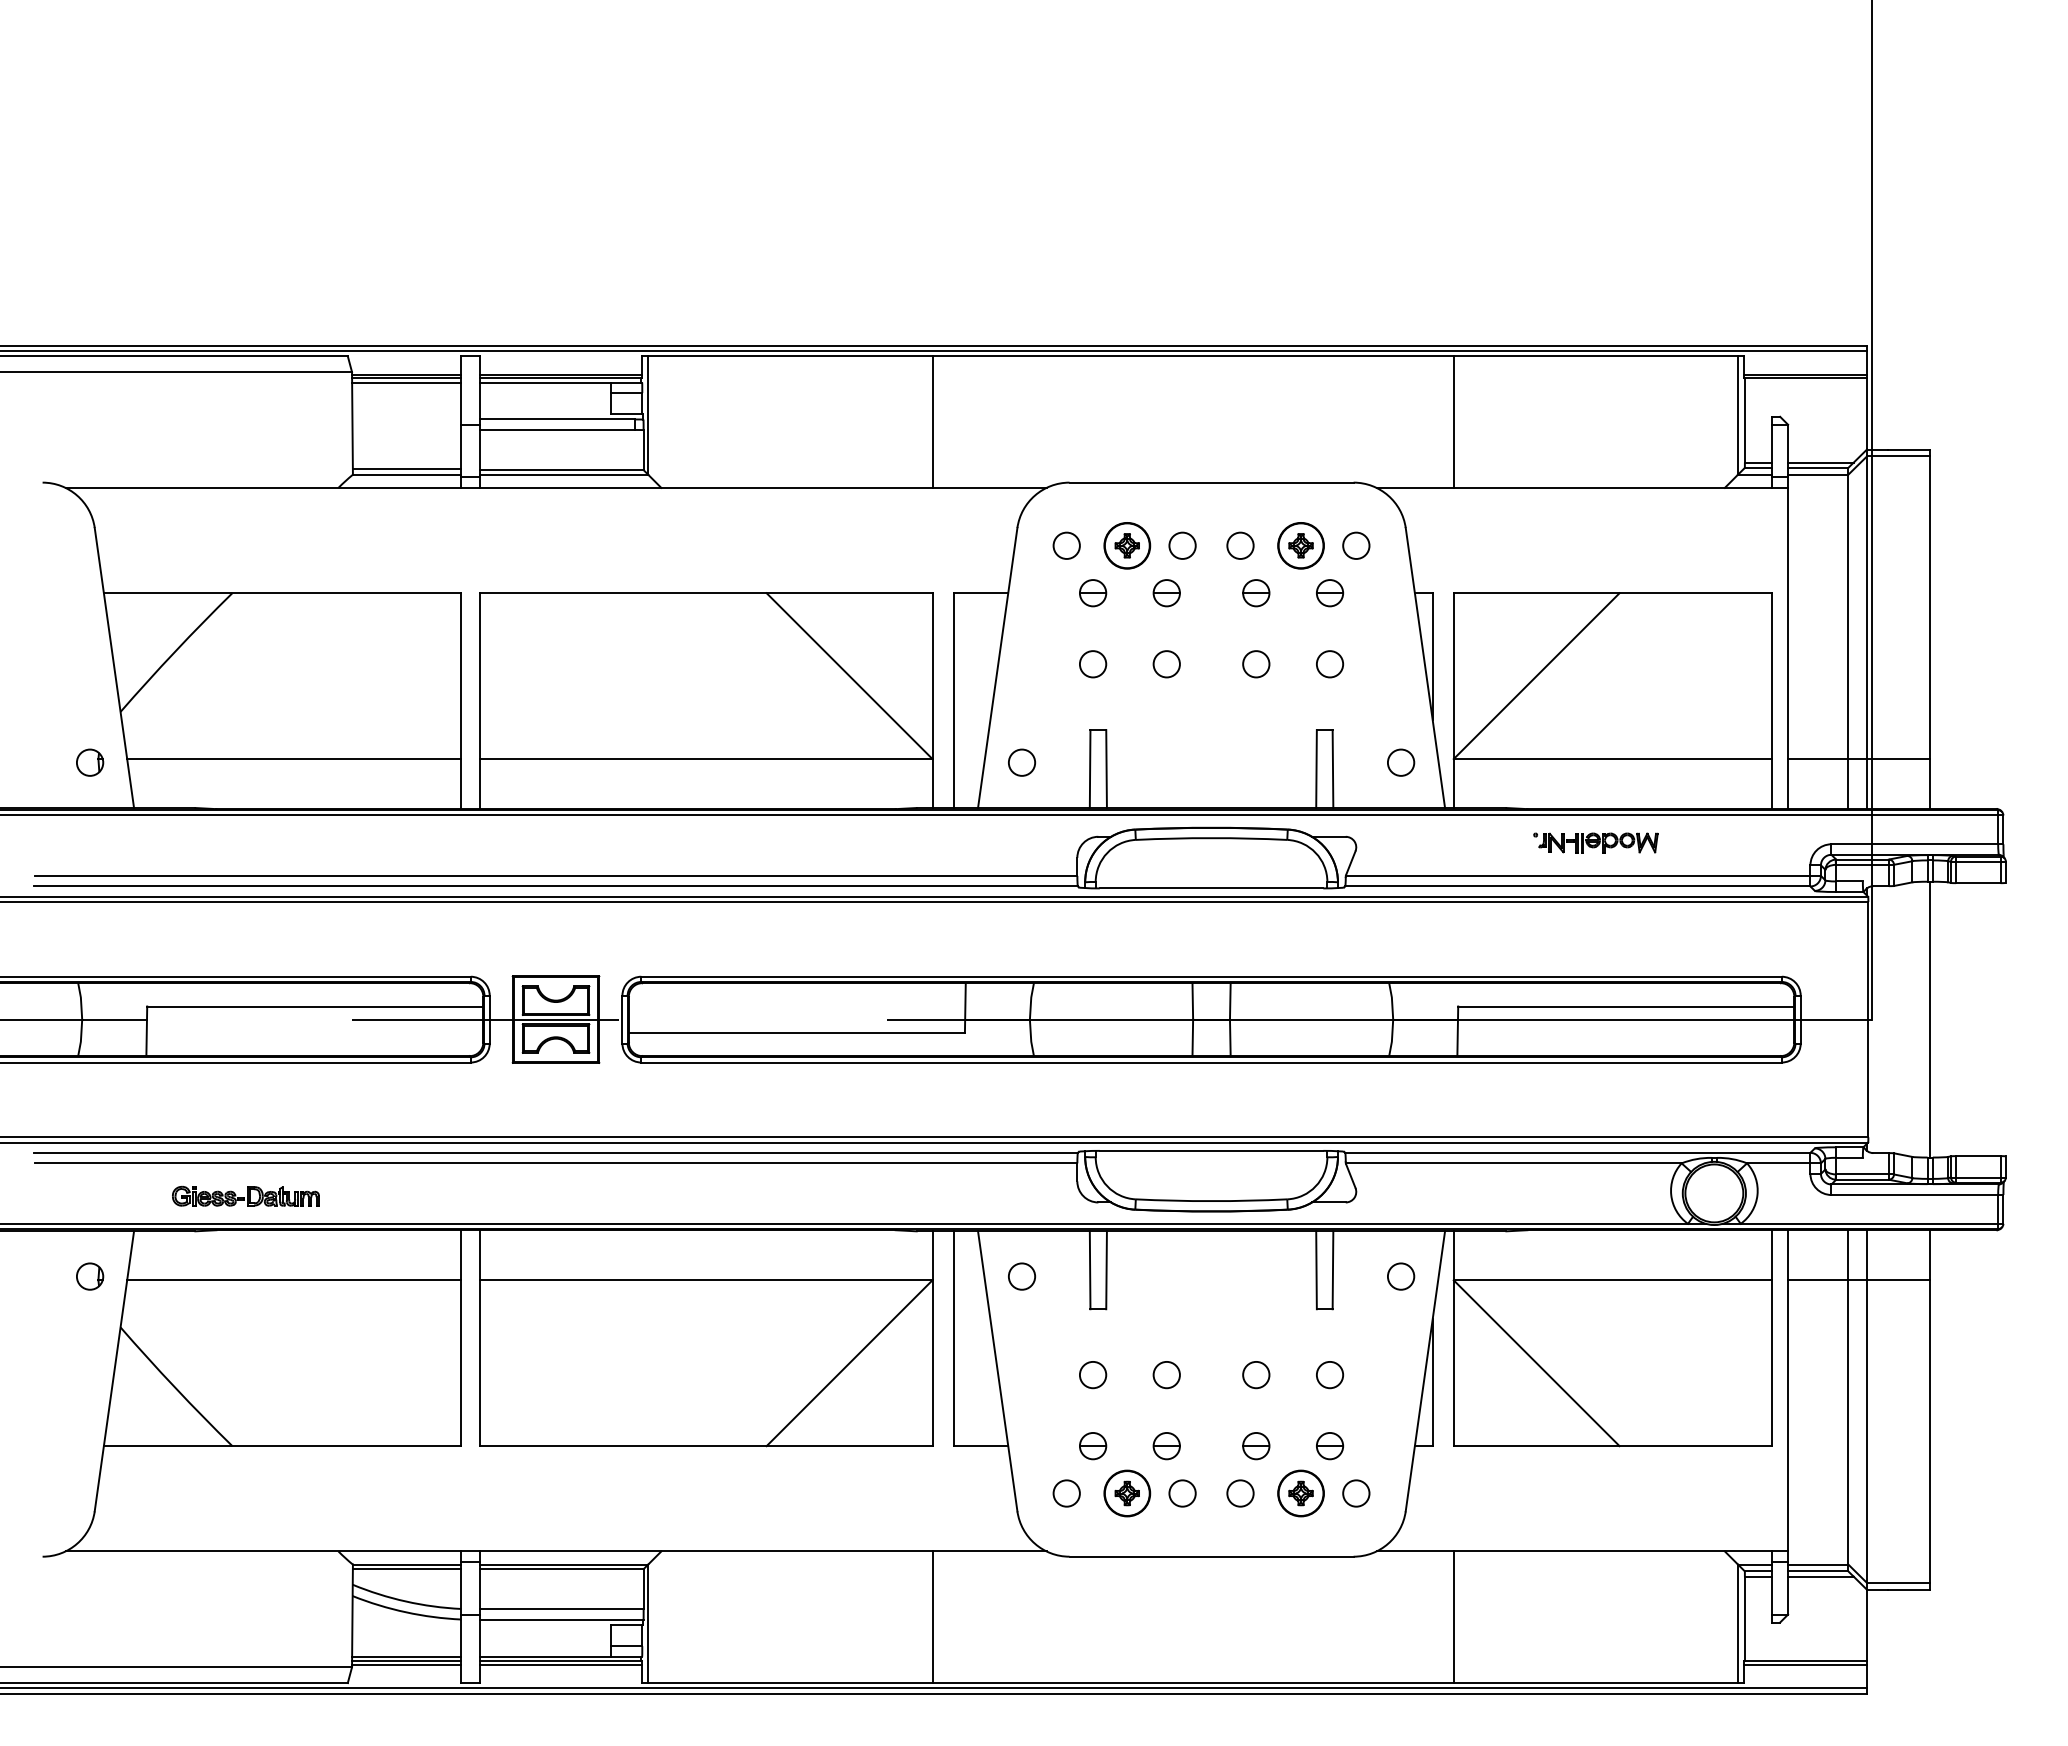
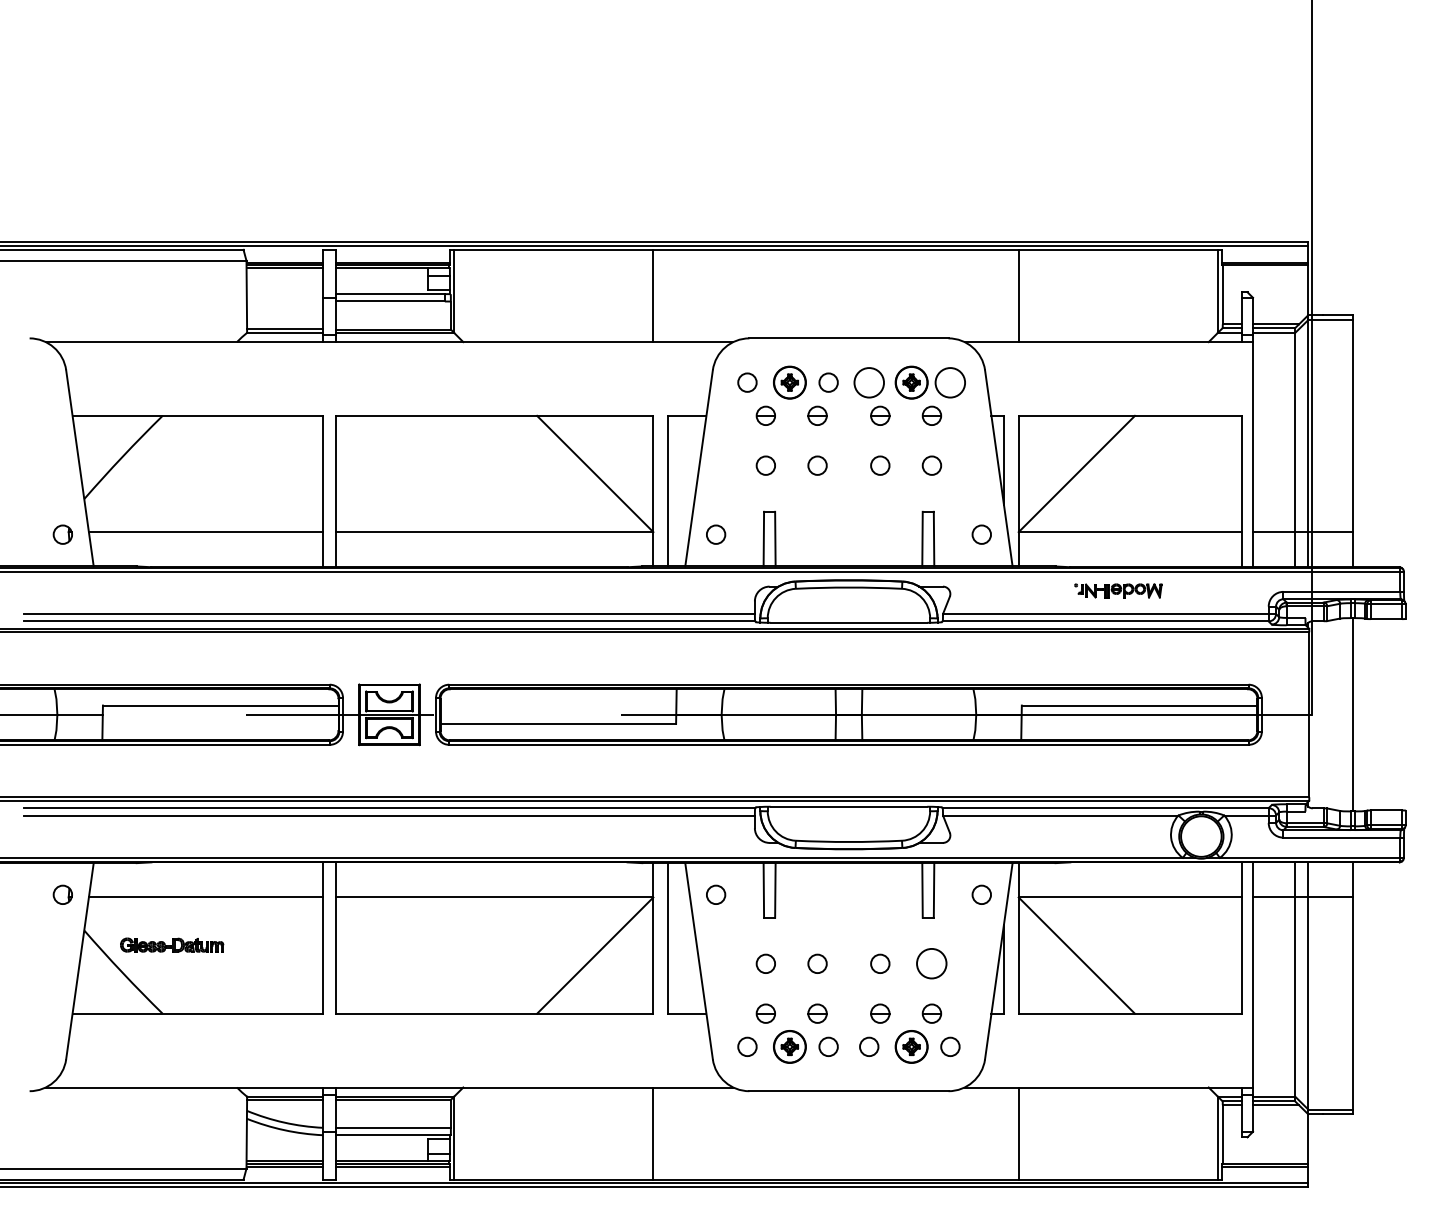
circle: (1240, 545) -> (869, 382), size x1.6
circle: (1356, 545) -> (950, 382), size x1.6
part: (245, 1195) -> (171, 944), moved
circle: (1330, 1375) -> (932, 964), size x1.6

